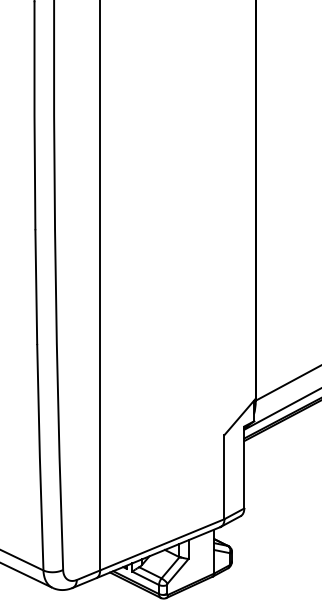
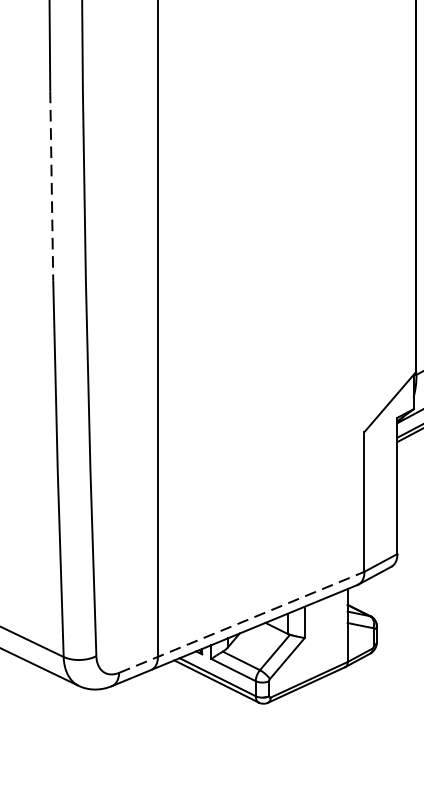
line: (36, 287) -> (52, 186), solid -> dashed
line: (150, 549) -> (241, 622), solid -> dashed

